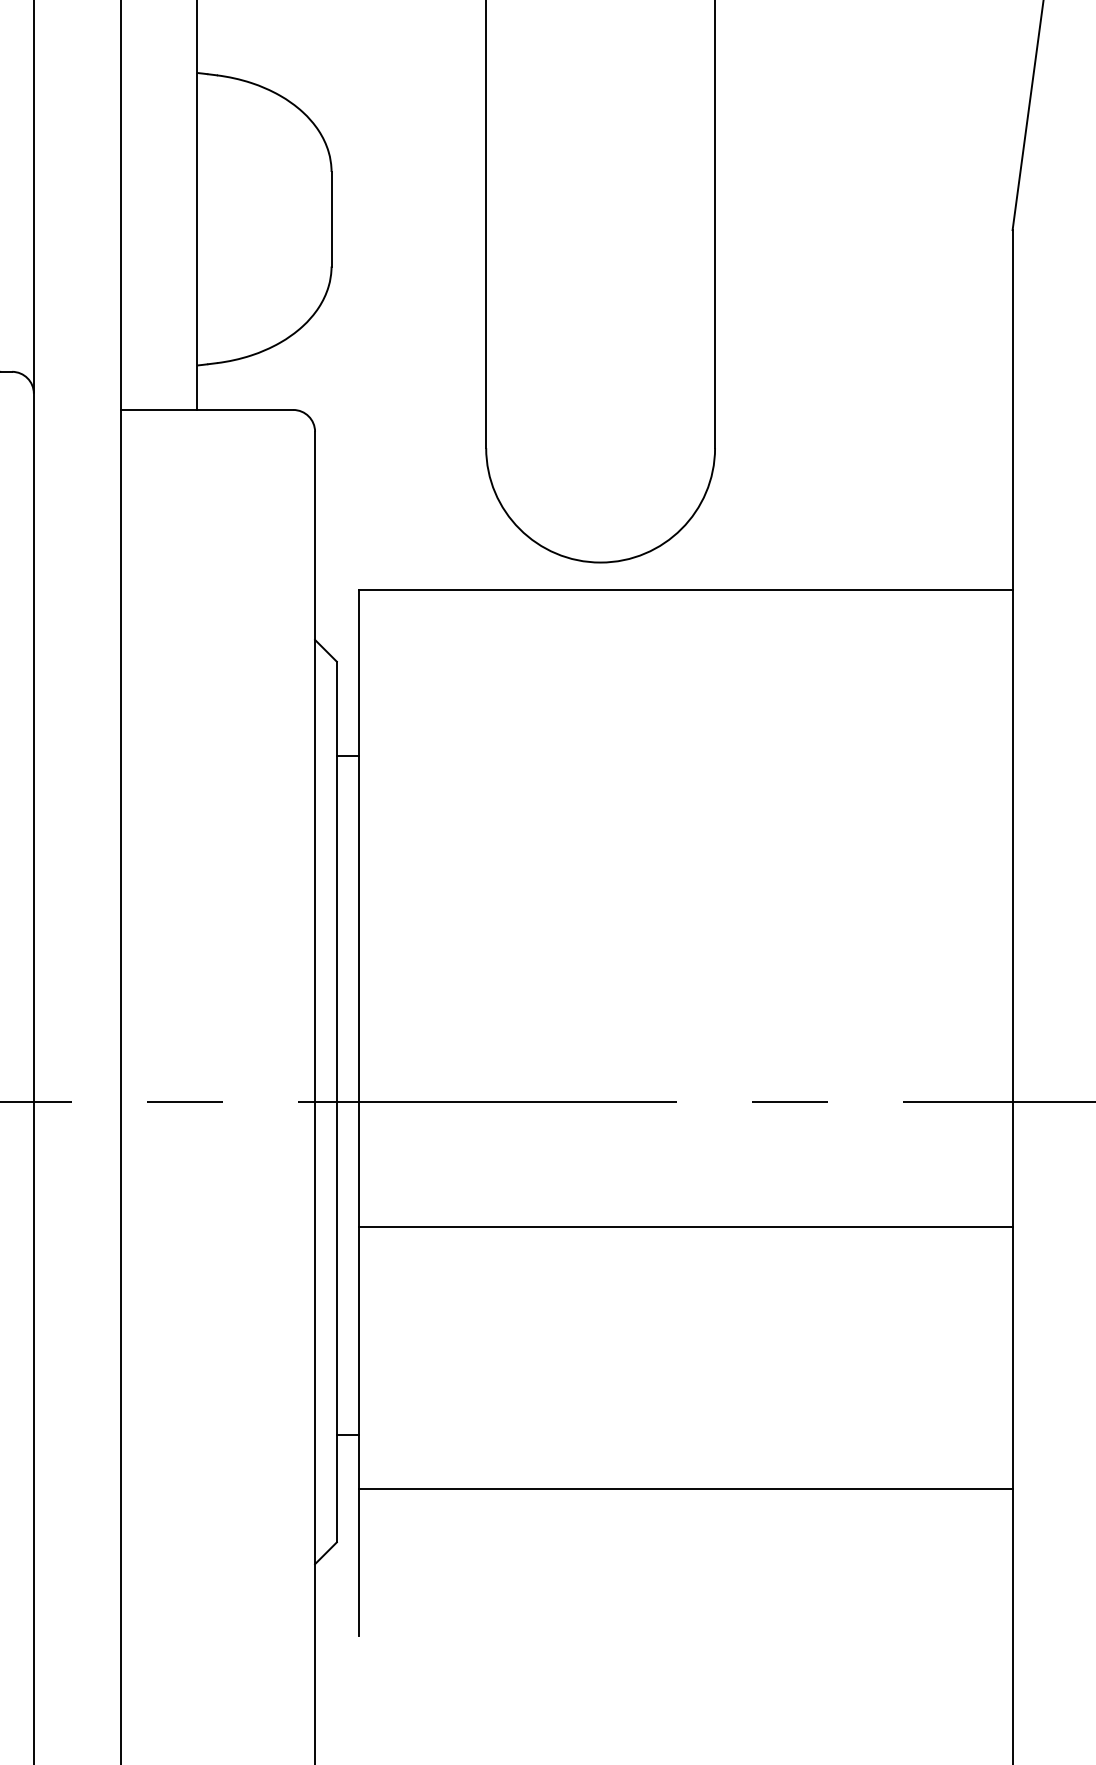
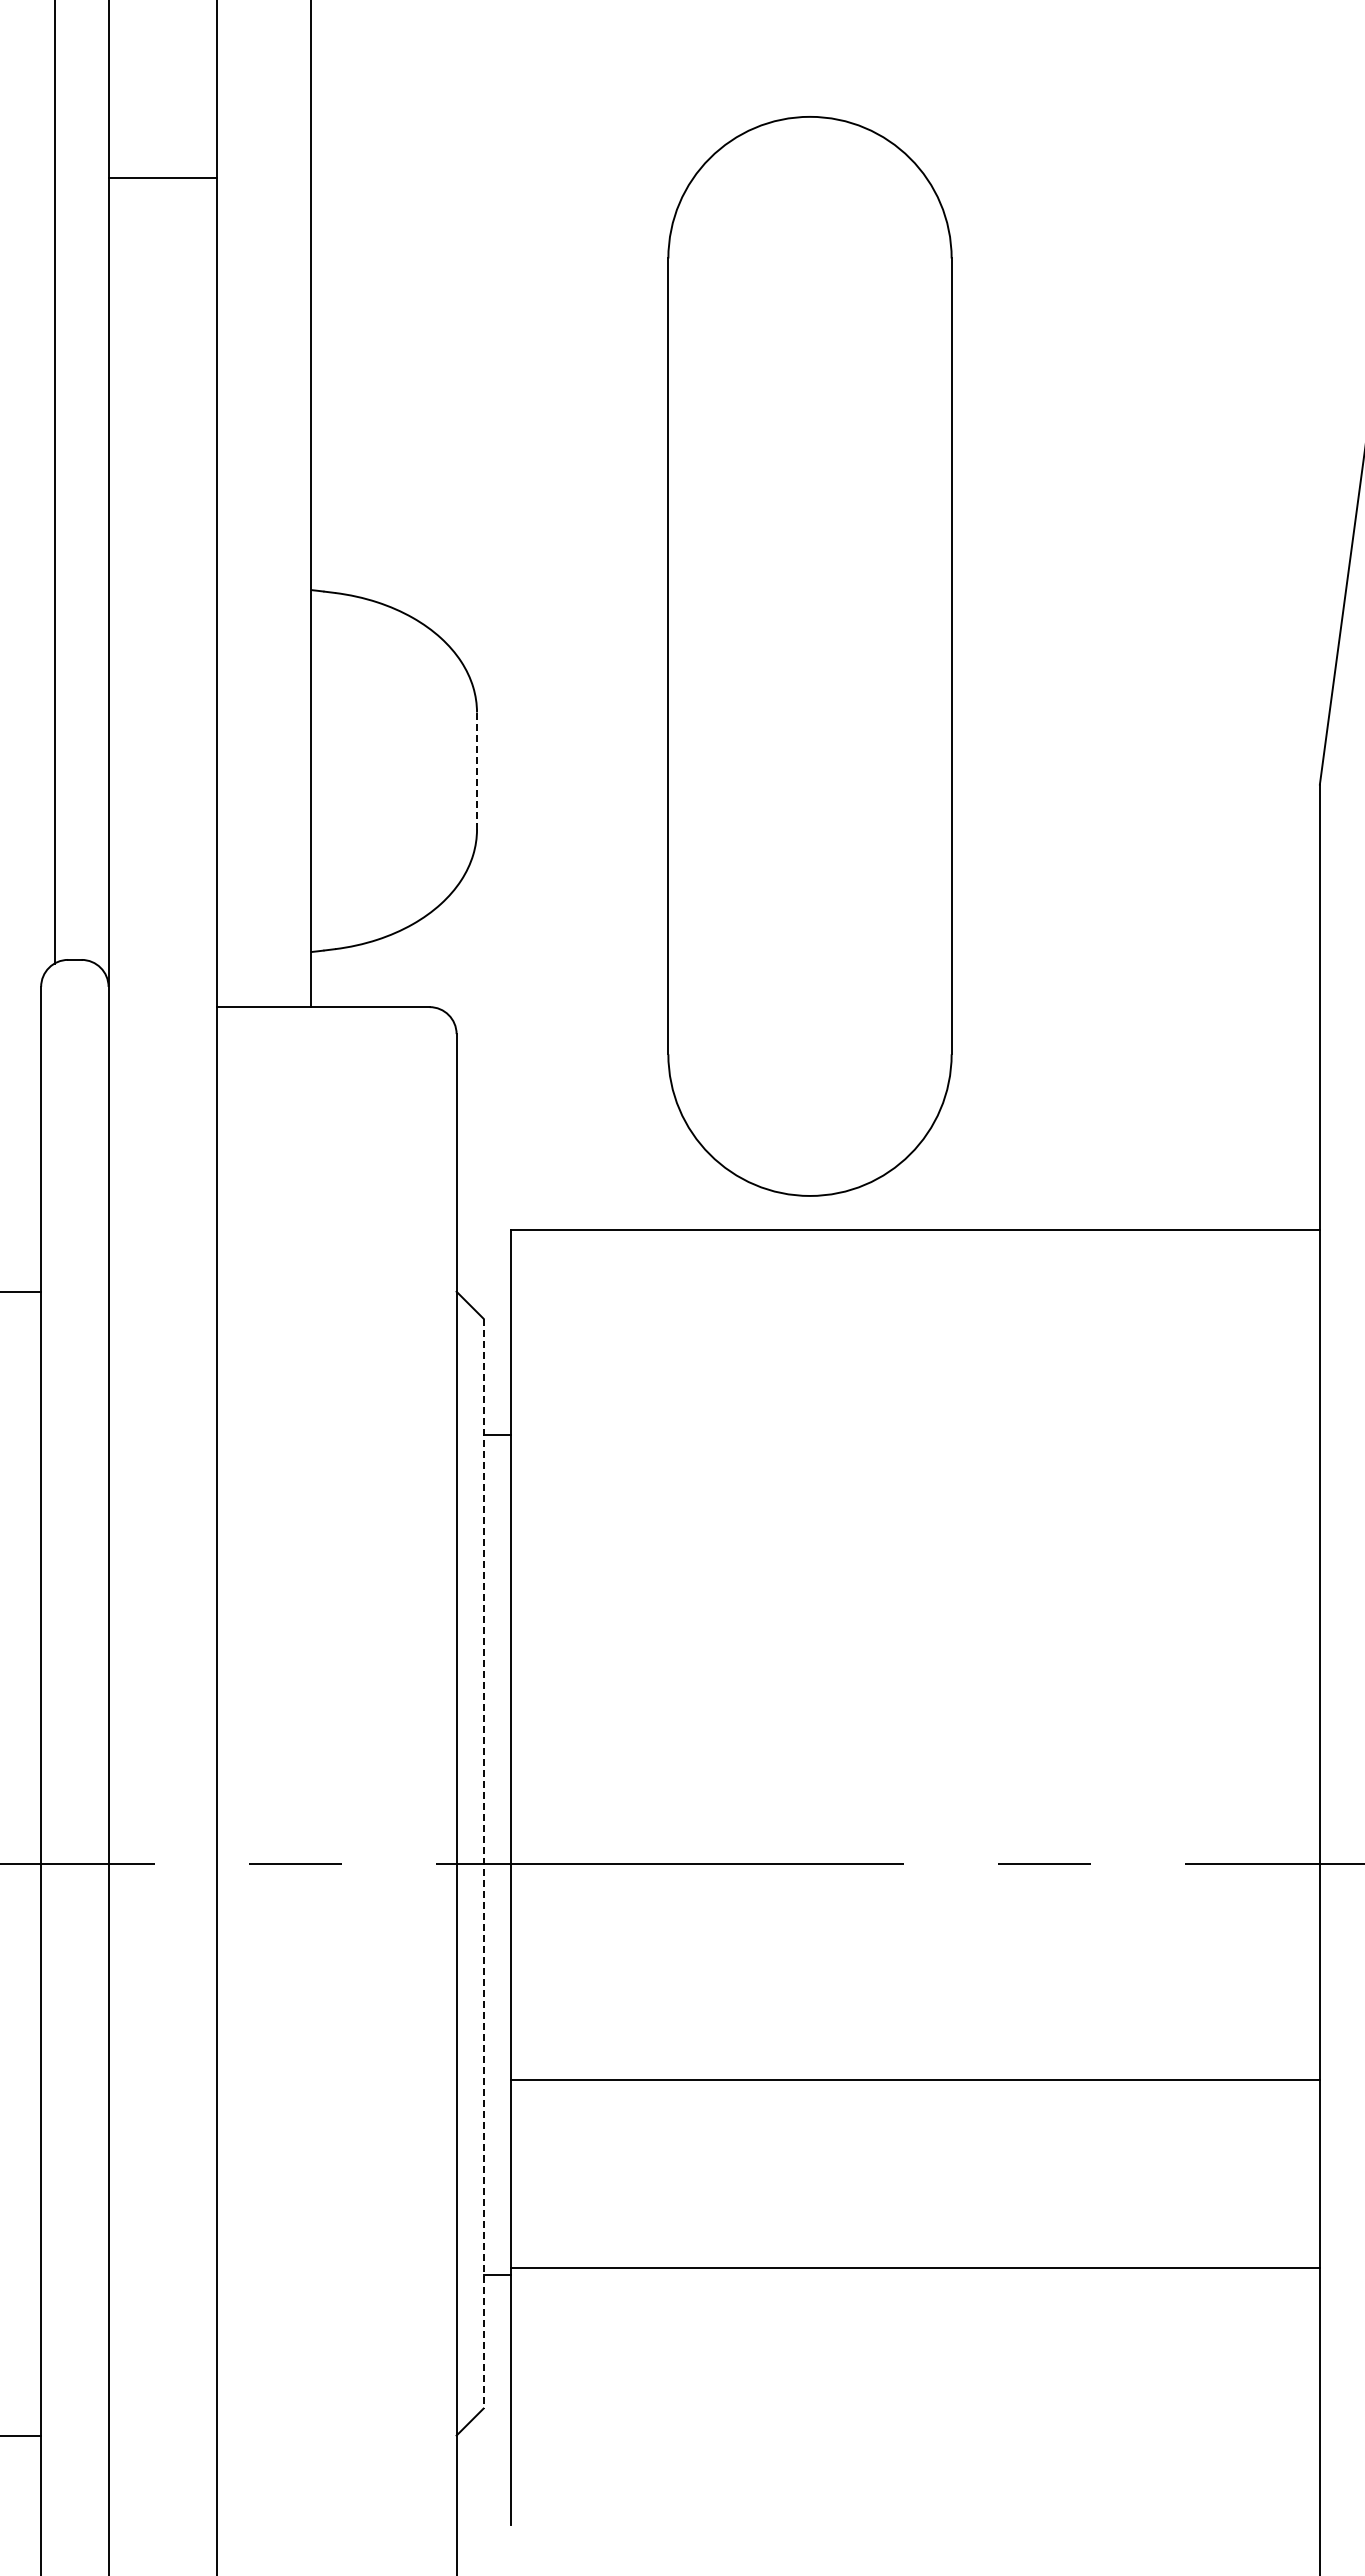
line: (331, 219) -> (477, 771), solid -> dashed
line: (336, 1101) -> (483, 1863), solid -> dashed
line: (685, 1227) -> (914, 2079), moved
line: (685, 1488) -> (914, 2267), moved

